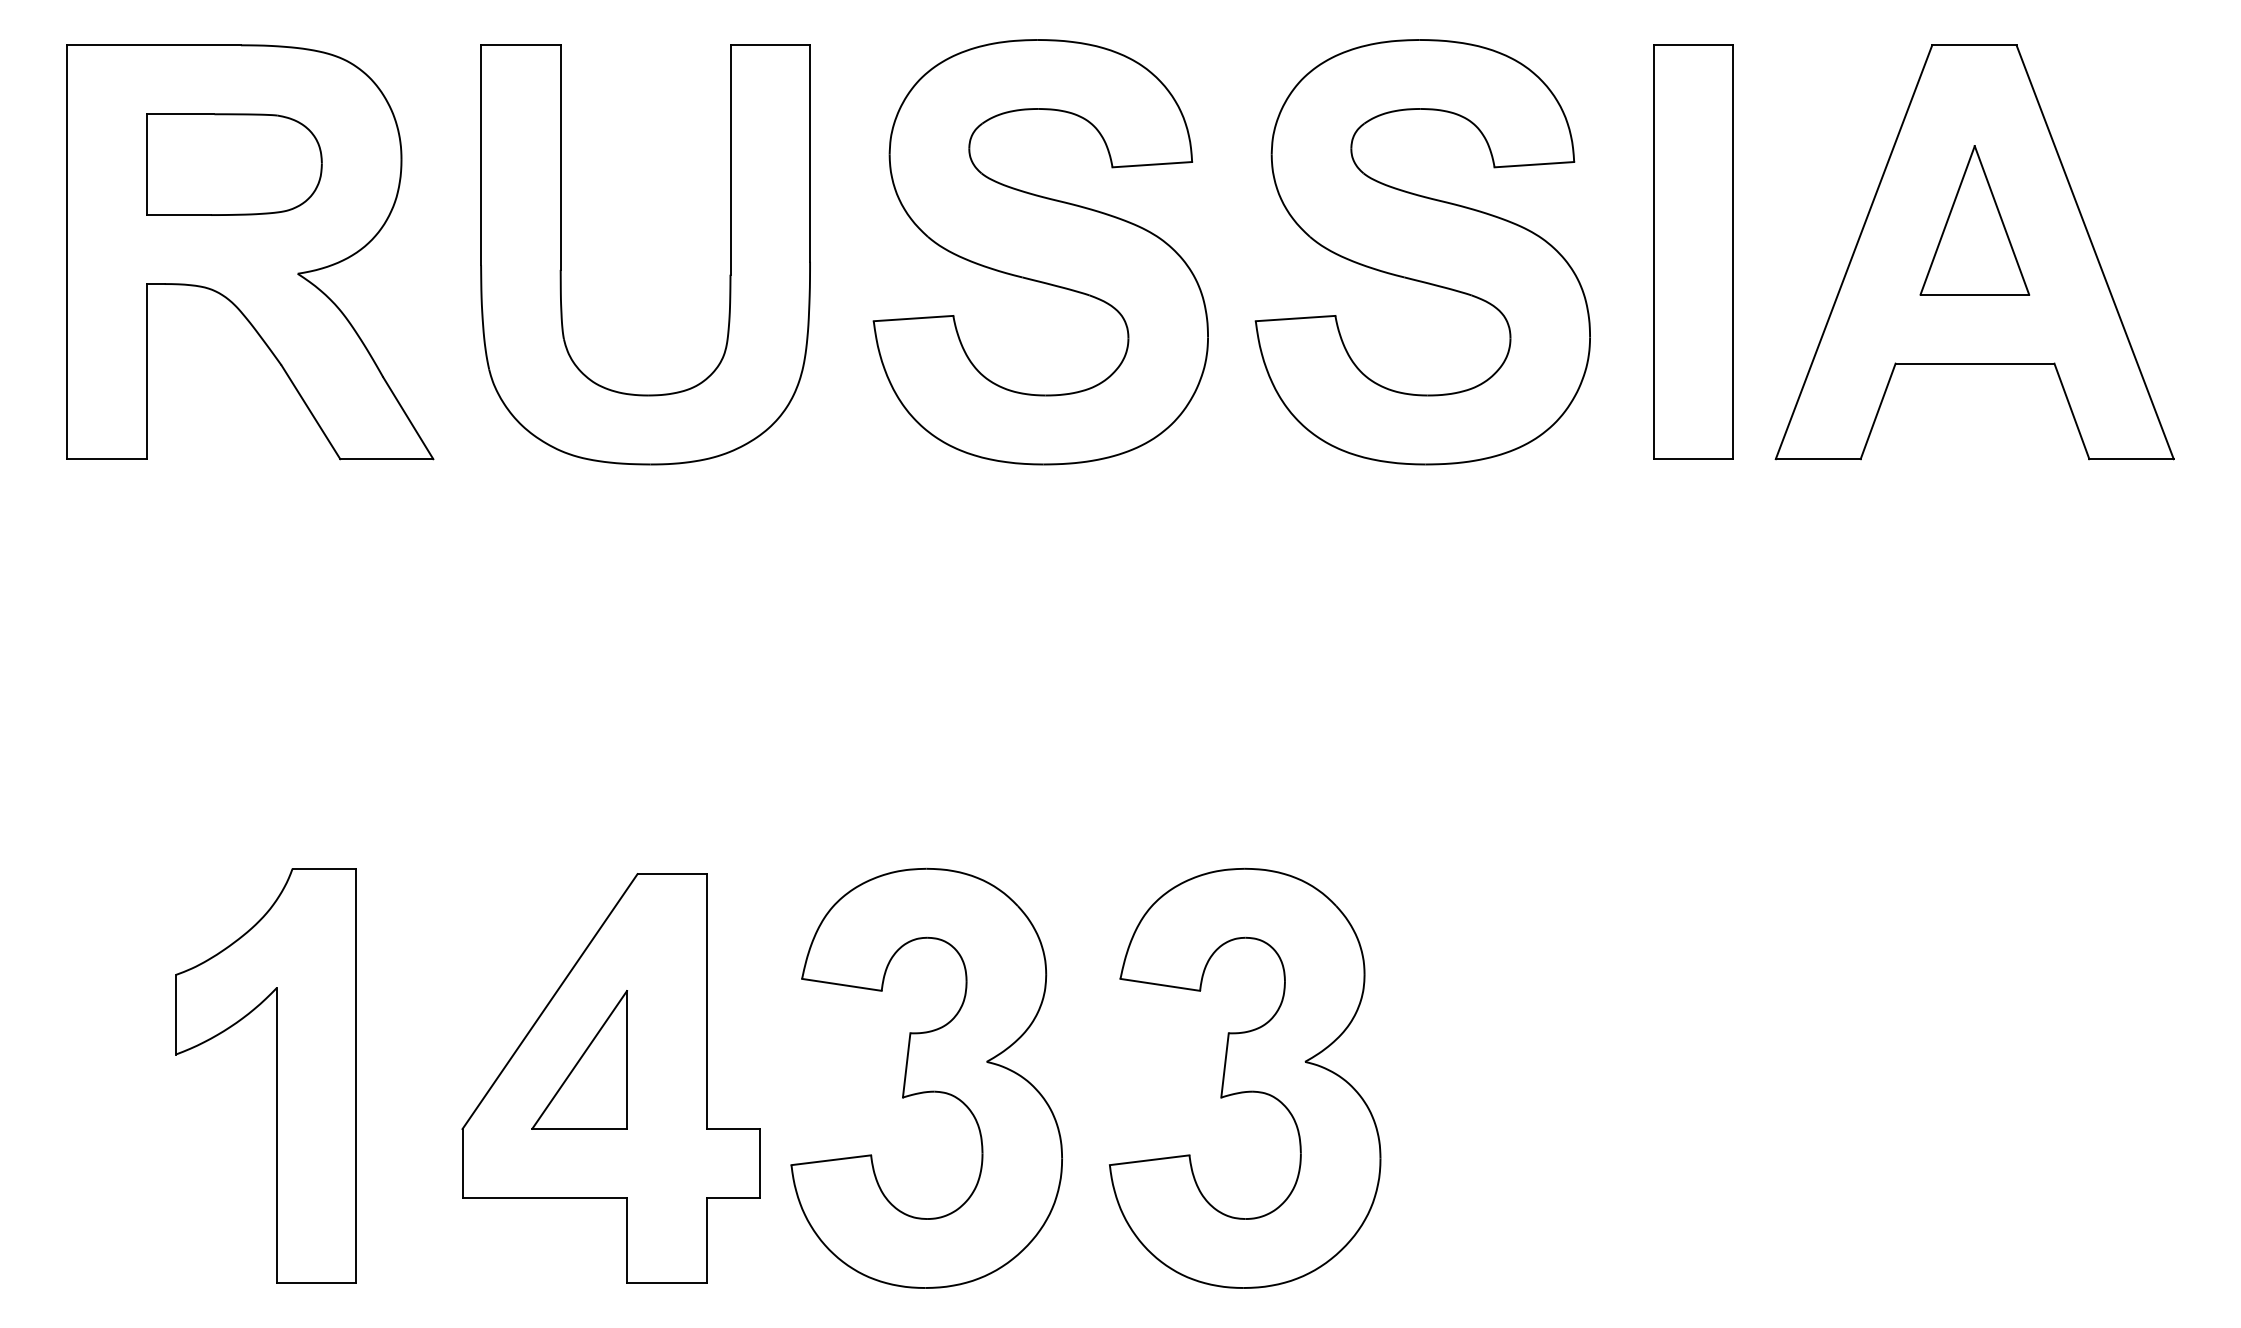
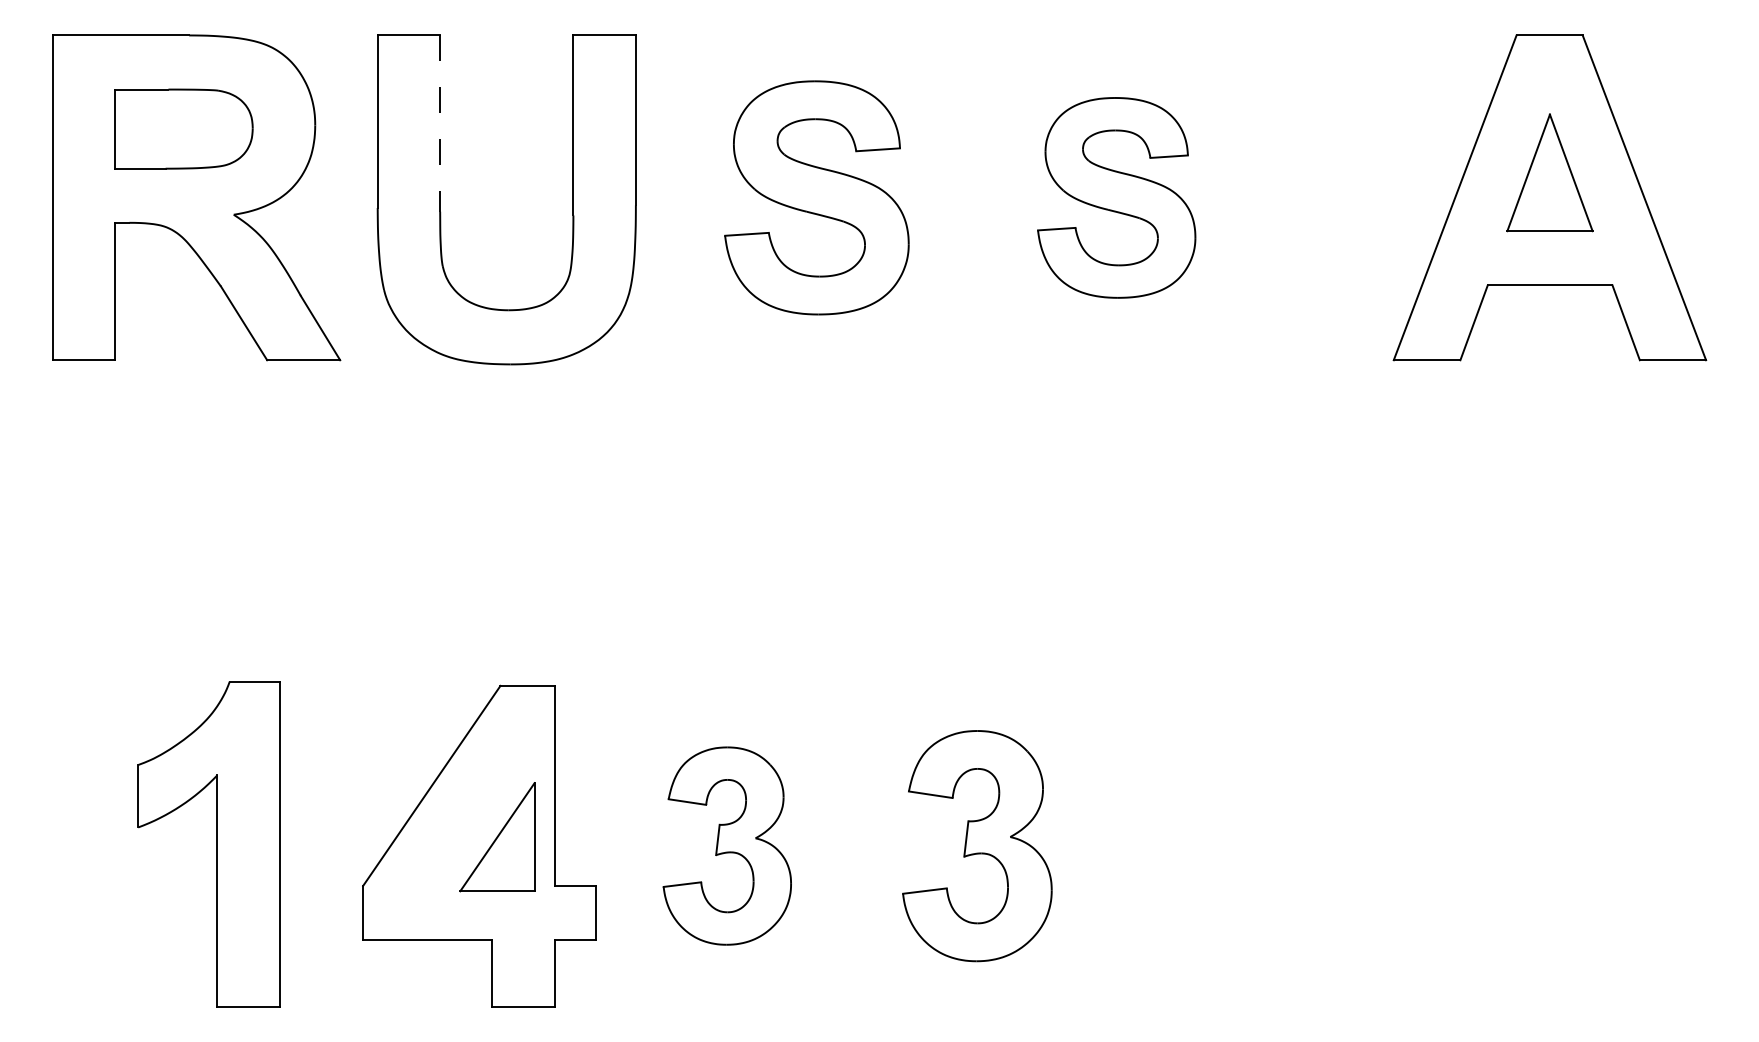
line: (560, 158) -> (440, 124), solid -> dashed
part: (1693, 251) -> (1329, 197), removed
part: (1040, 252) -> (816, 198), size x0.7
part: (1422, 252) -> (1116, 198), size x0.6
part: (579, 1059) -> (497, 836), moved
part: (926, 1077) -> (727, 845), size x0.6
part: (1245, 1077) -> (977, 845), size x0.7

